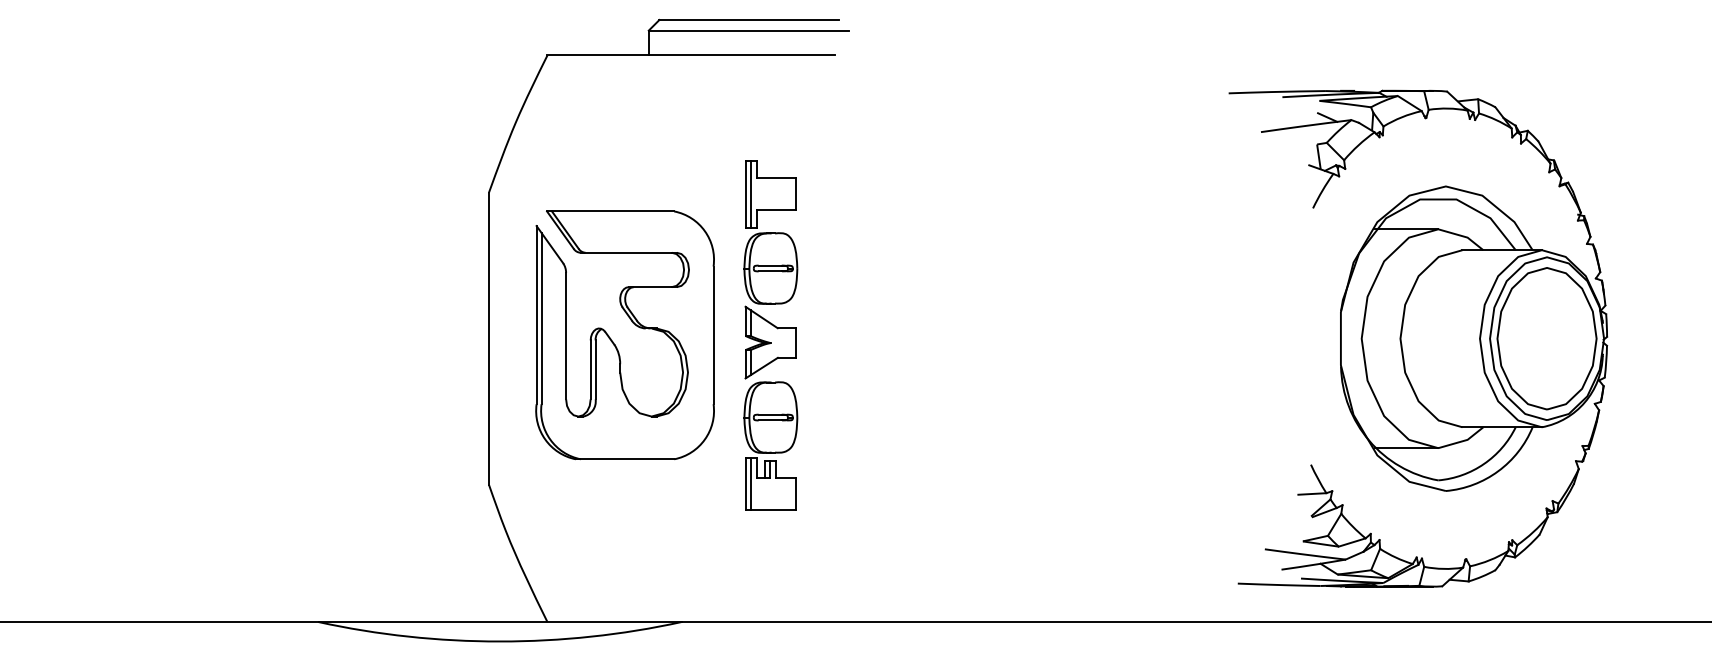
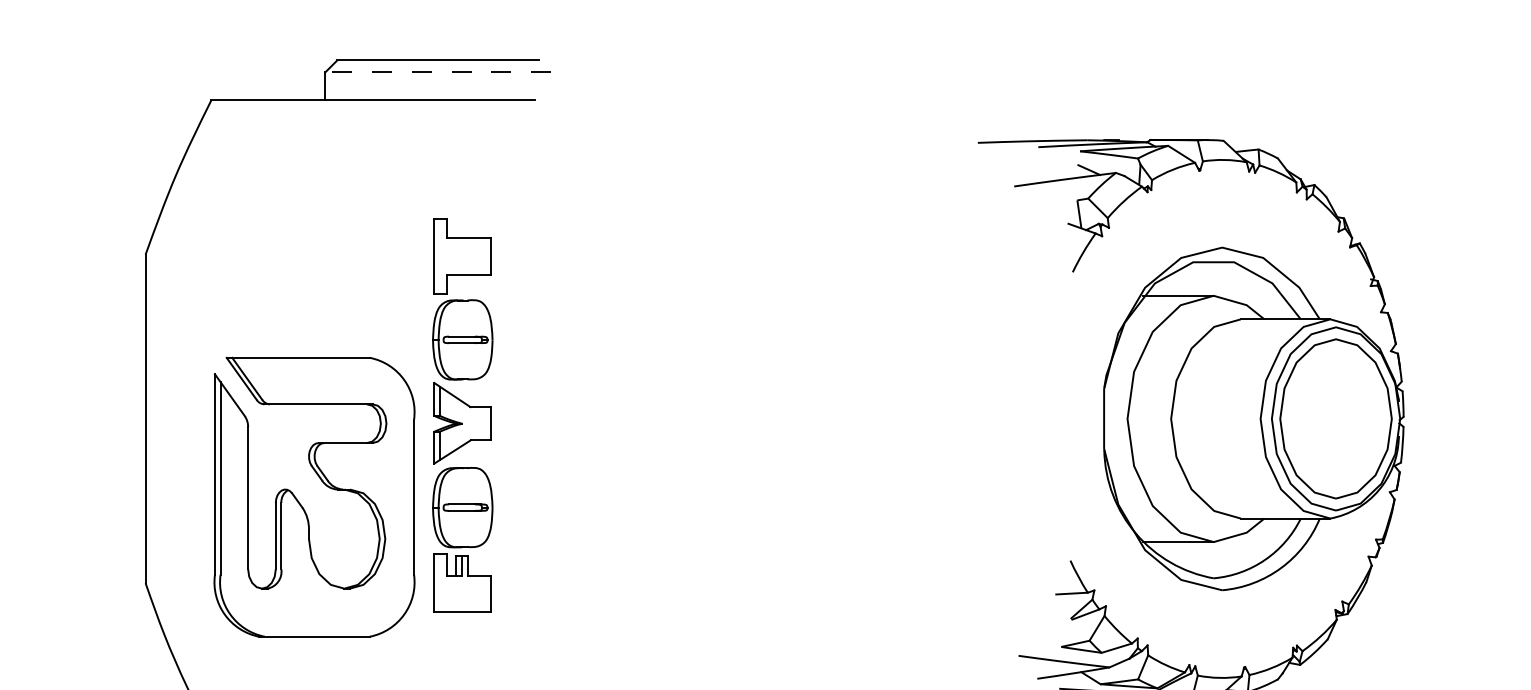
line: (748, 30) -> (437, 72), solid -> dashed
line: (750, 194) -> (439, 256), removed
part: (613, 341) -> (301, 504), moved
line: (750, 484) -> (439, 582), removed

